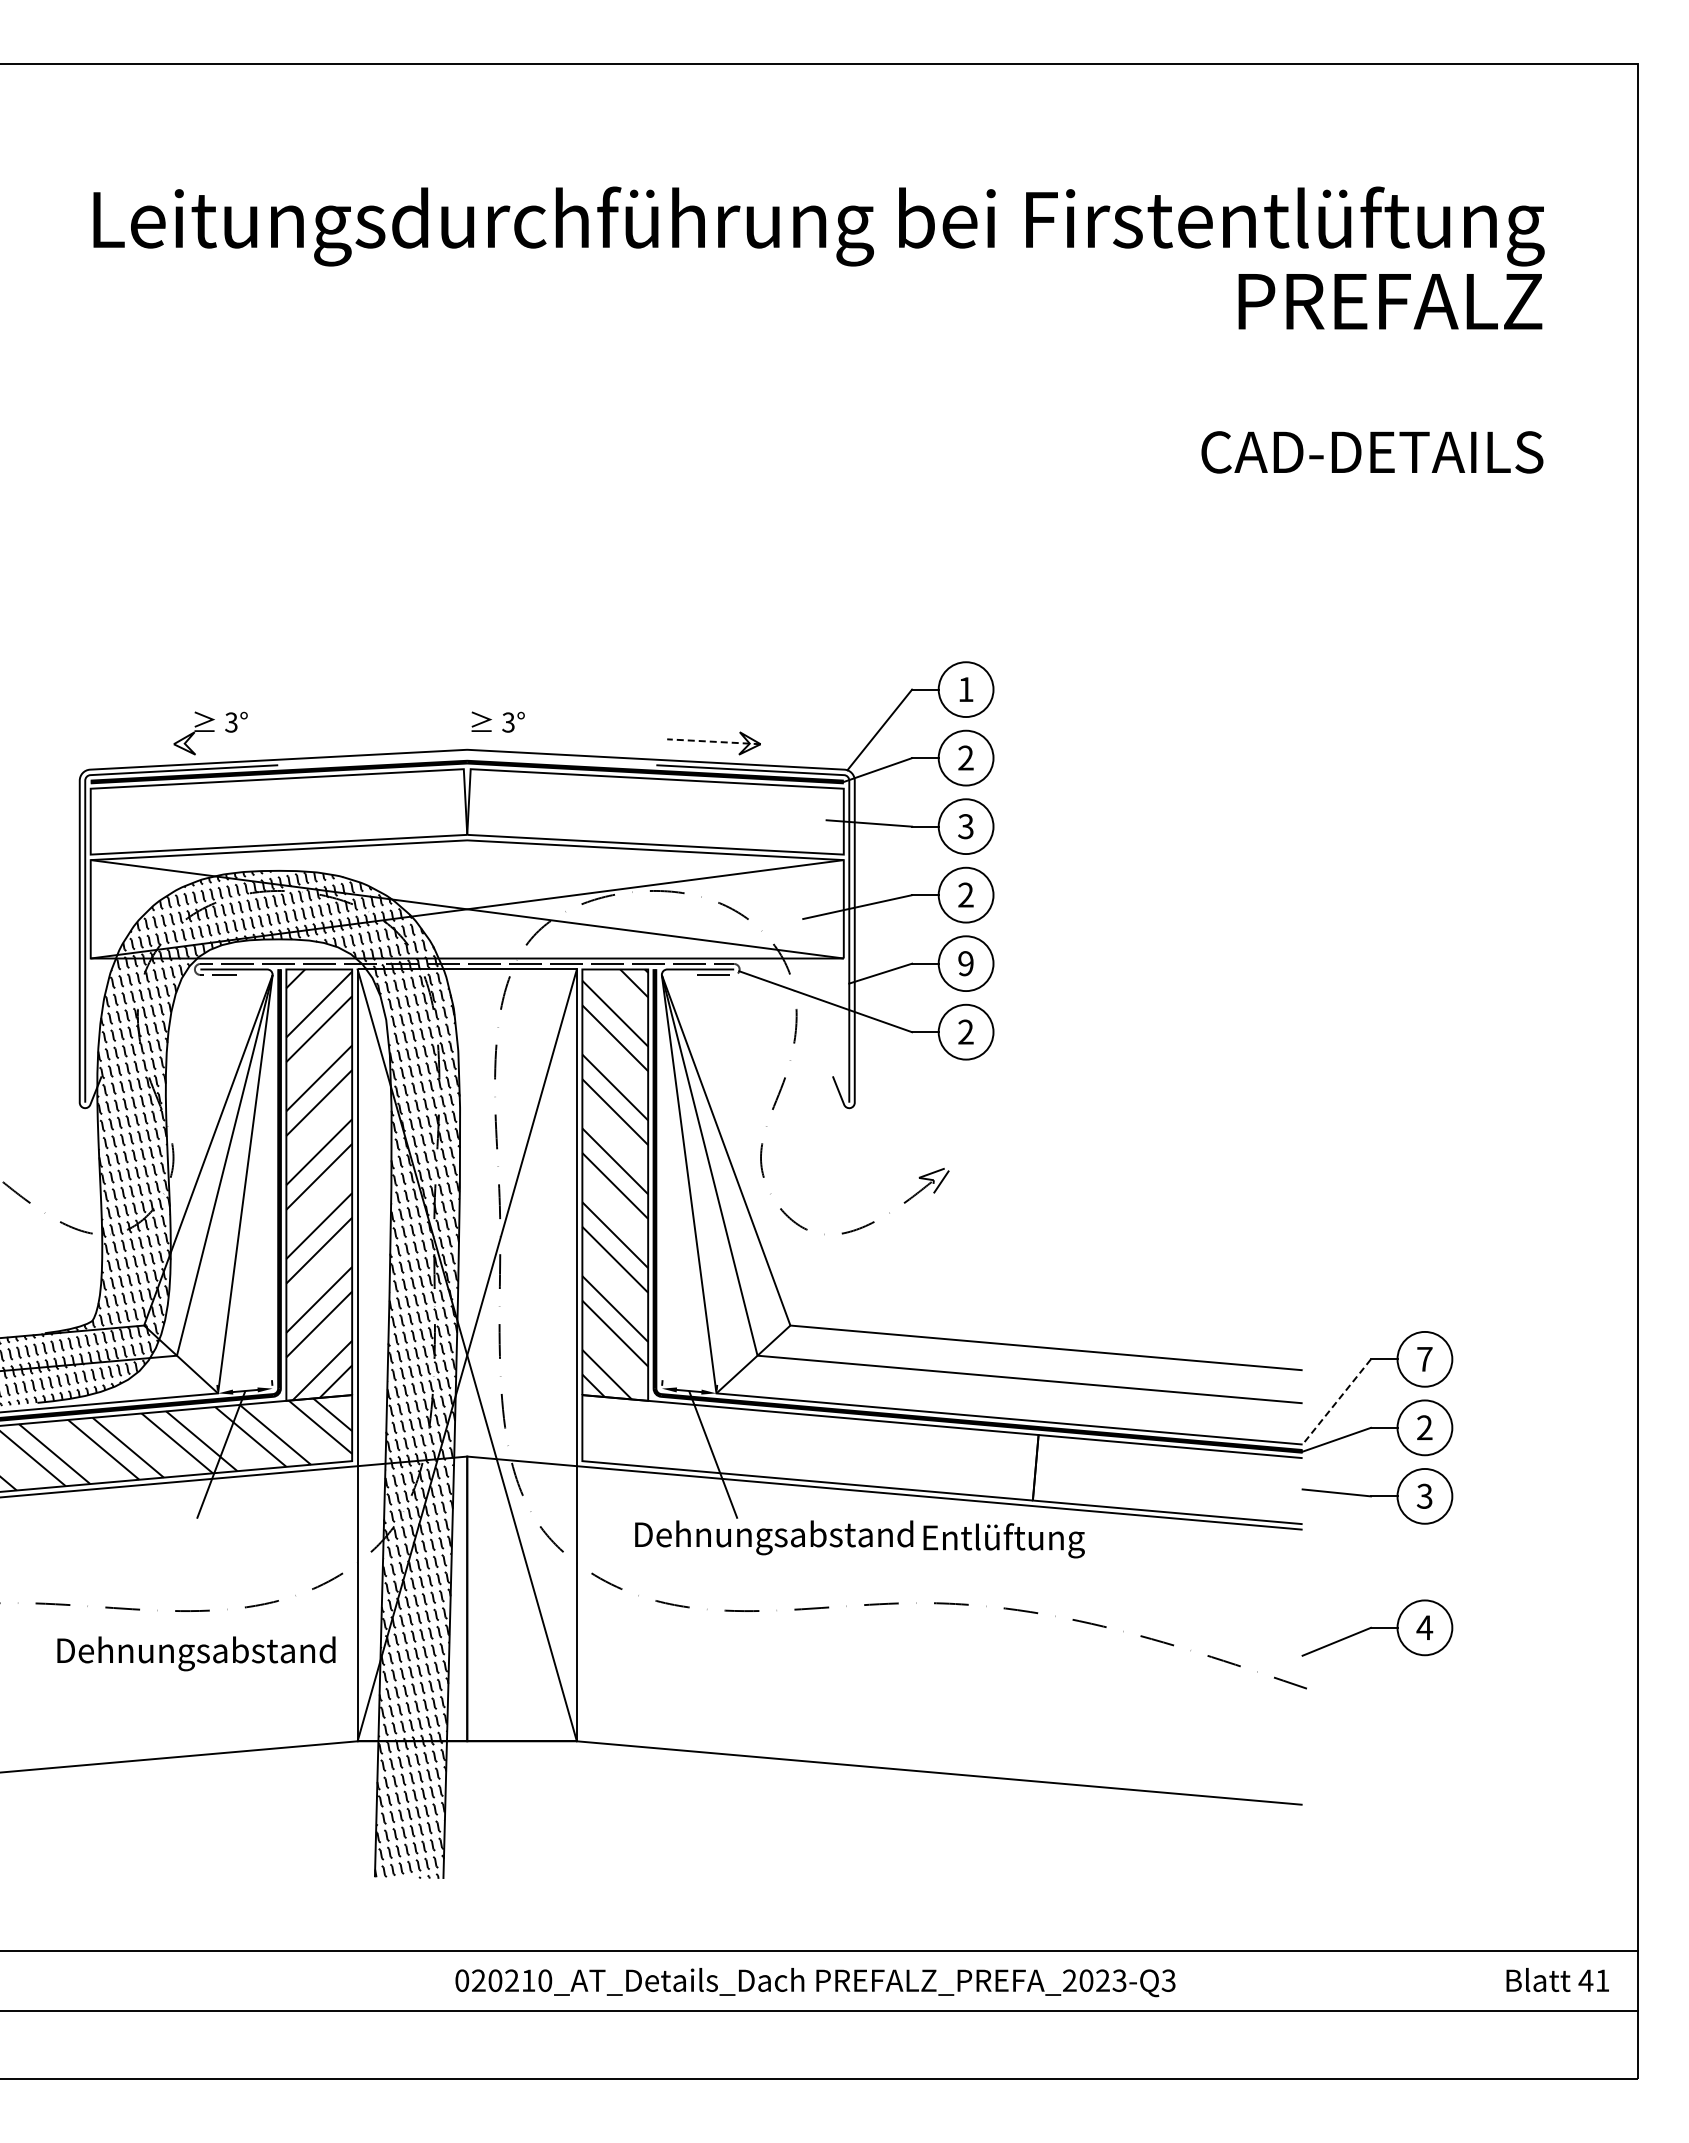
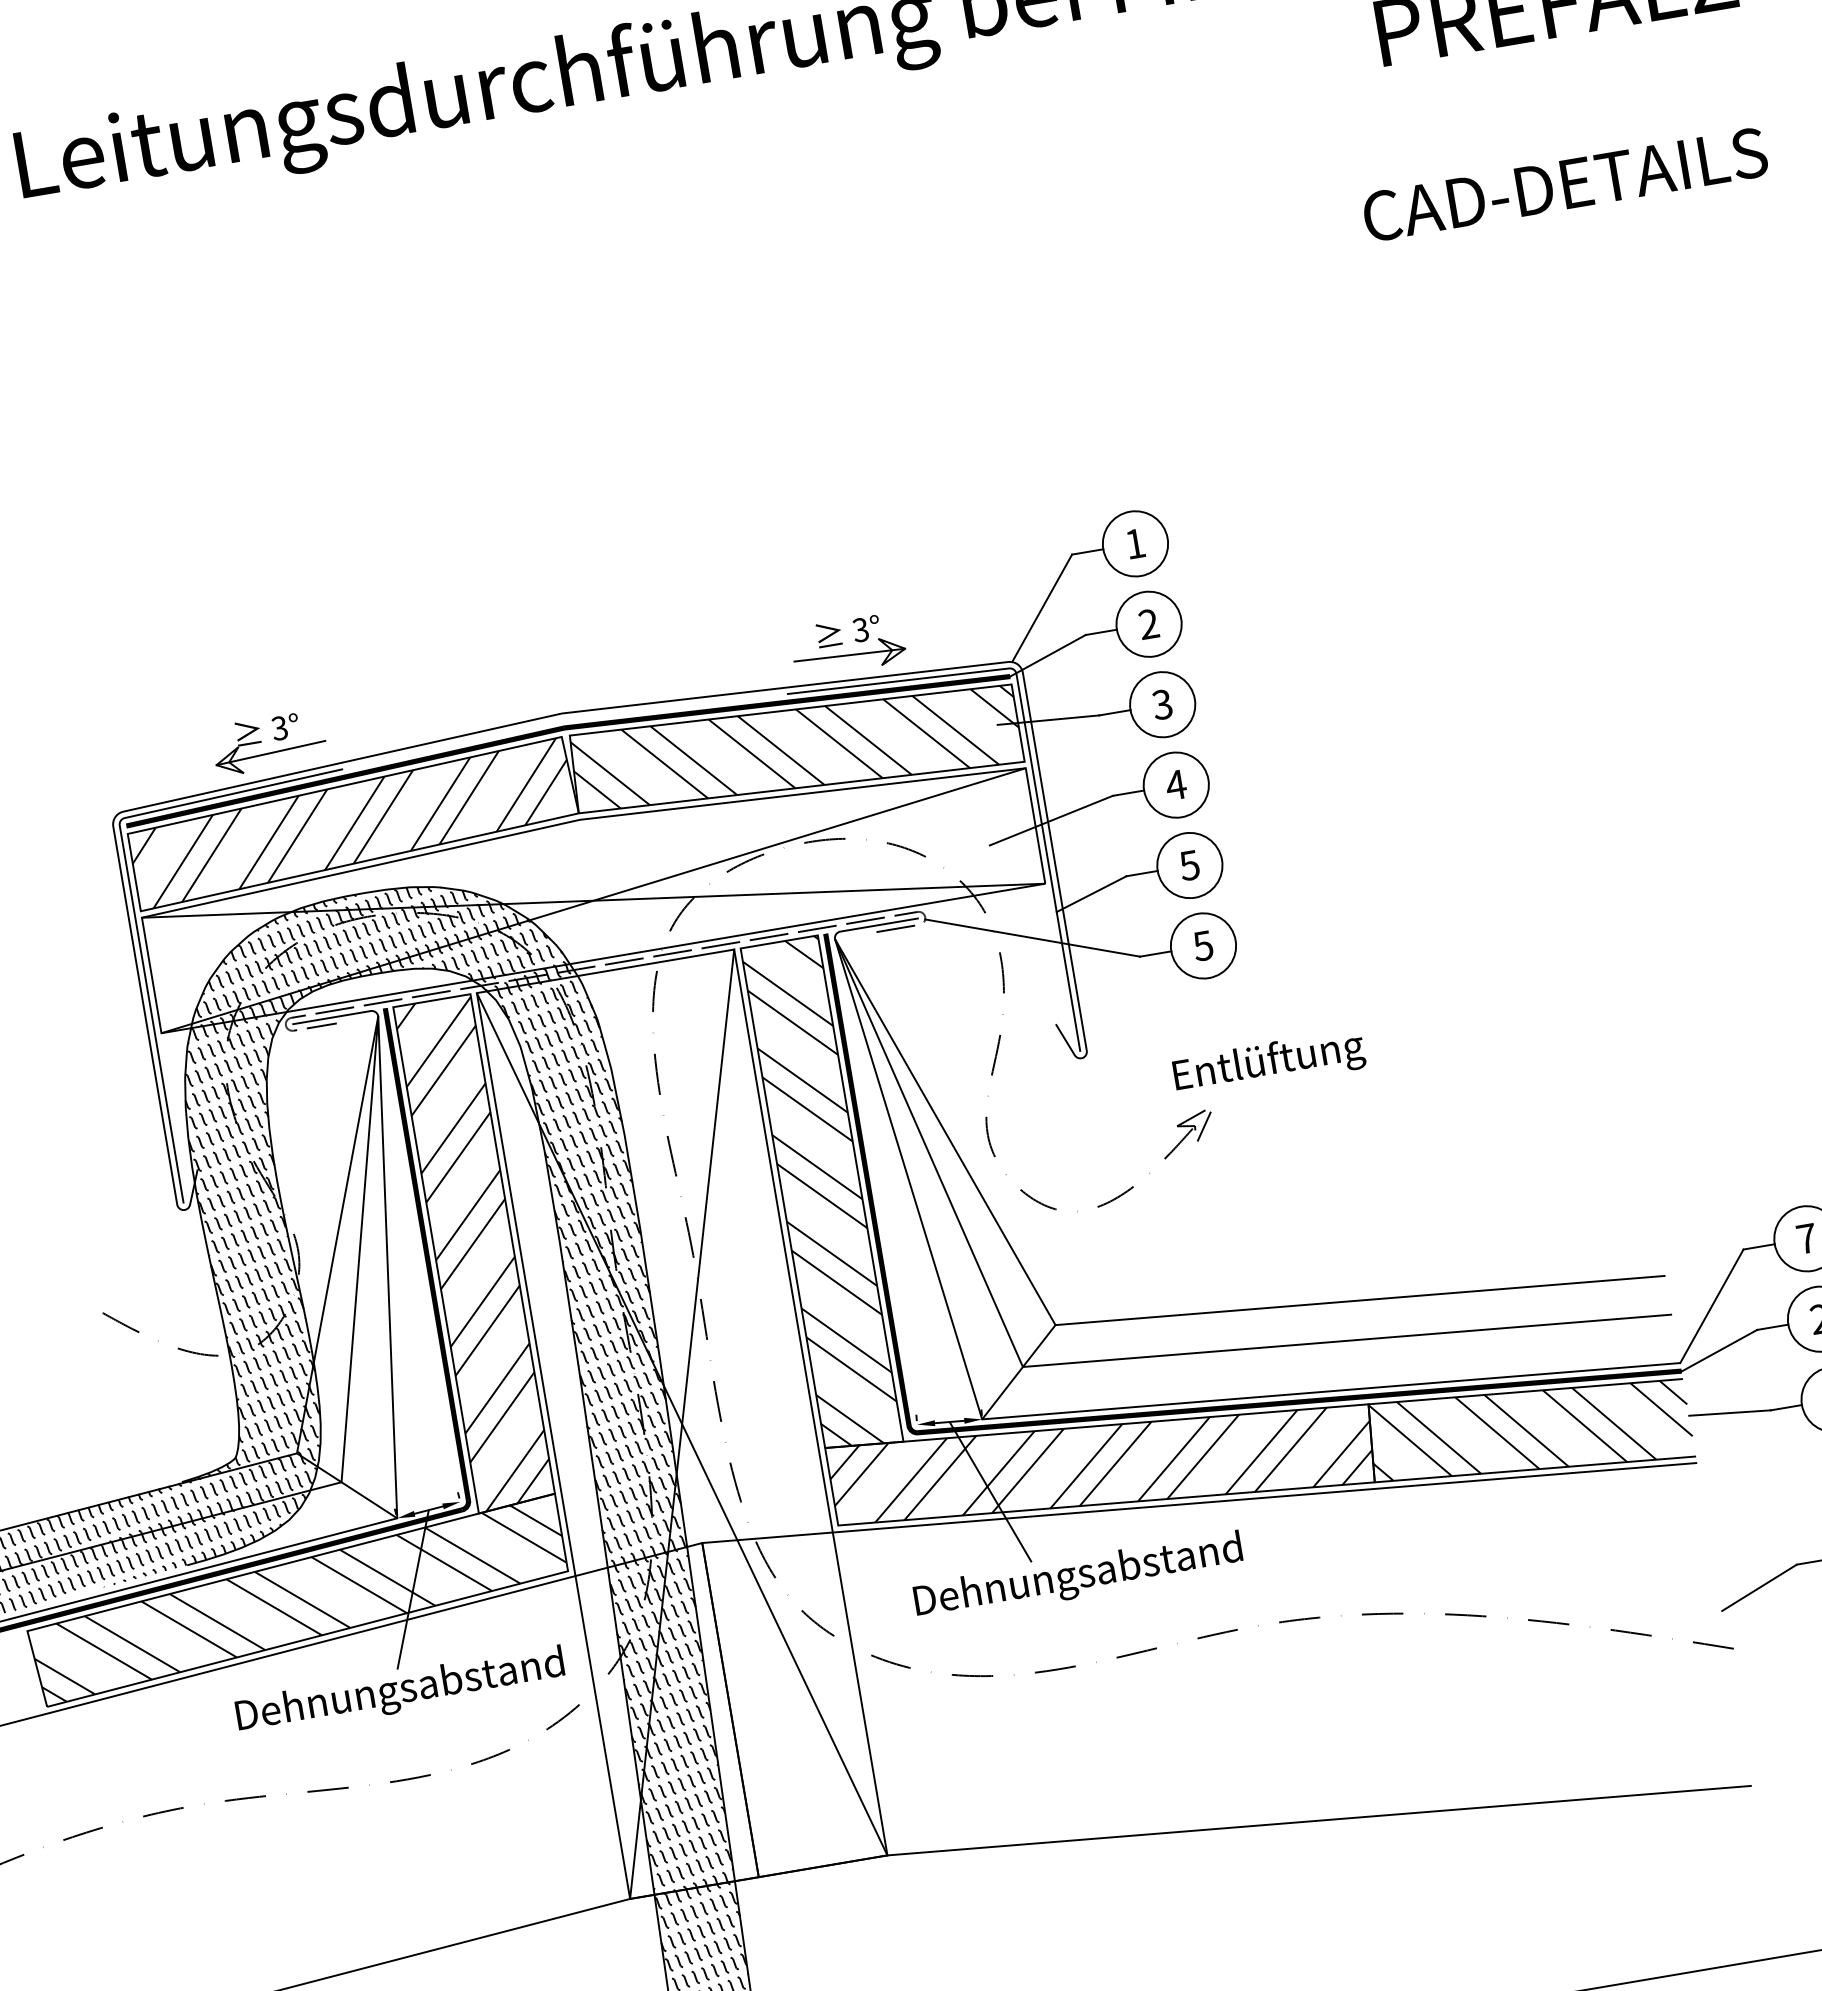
text: (497, 721) -> (847, 631), moved
line: (220, 741) -> (270, 752), added
line: (713, 741) -> (849, 654), dashed -> solid
hatch: (277, 811) -> (351, 823), added
hatch: (656, 812) -> (796, 749), added
text: (965, 894) -> (1175, 784), 2 -> 4
text: (965, 963) -> (1189, 865), 9 -> 5
text: (965, 1031) -> (1202, 945), 2 -> 5
line: (1336, 1401) -> (1711, 1305), dashed -> solid
hatch: (809, 1447) -> (1102, 1464), added
hatch: (1168, 1478) -> (1529, 1429), added
text: (1003, 1540) -> (1268, 1063), moved
text: (196, 1653) -> (400, 1691), moved

